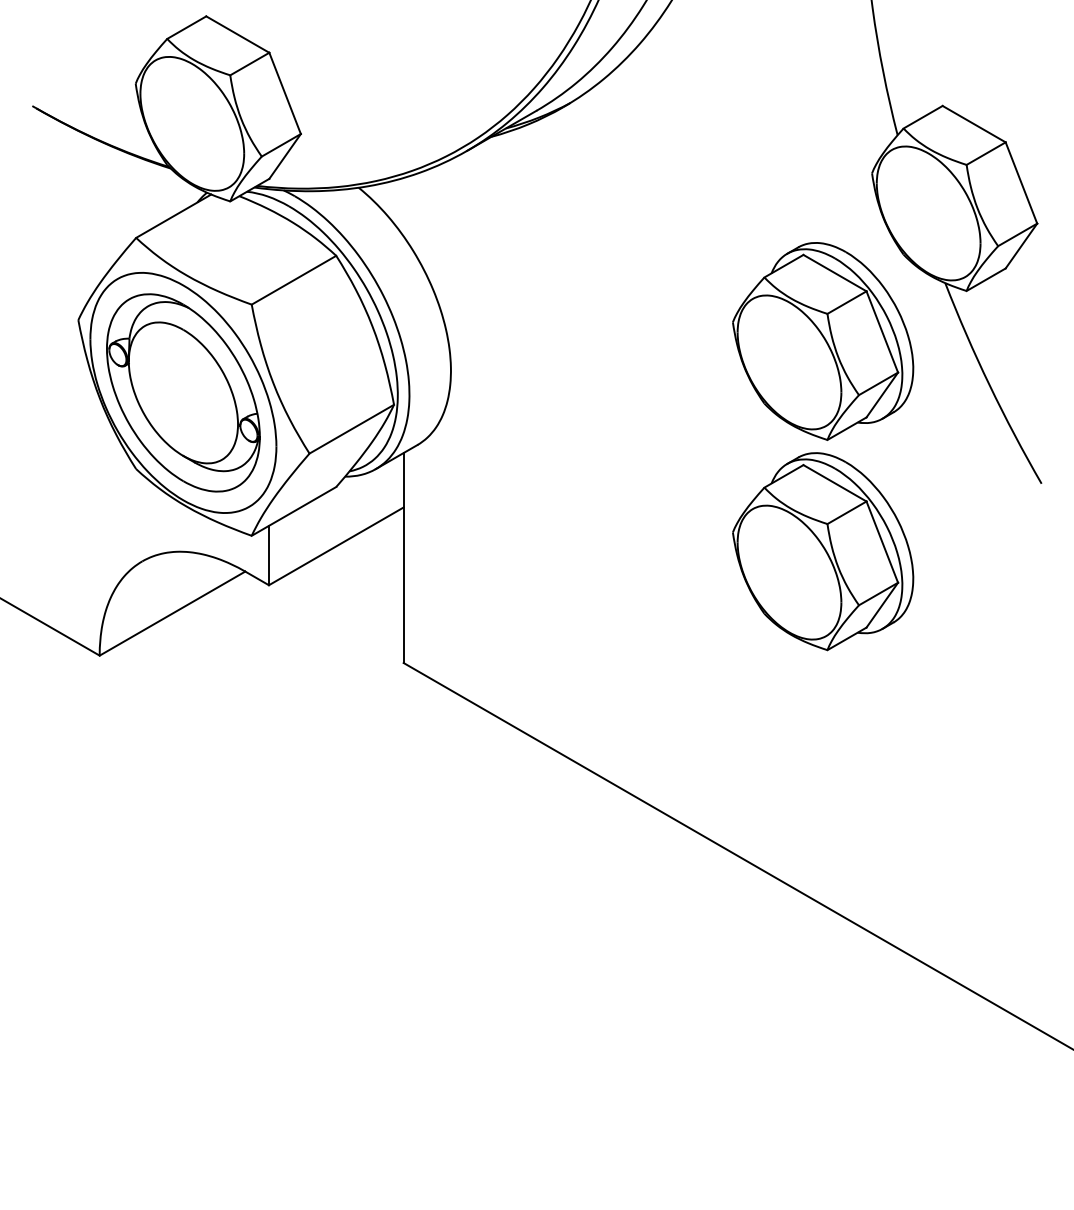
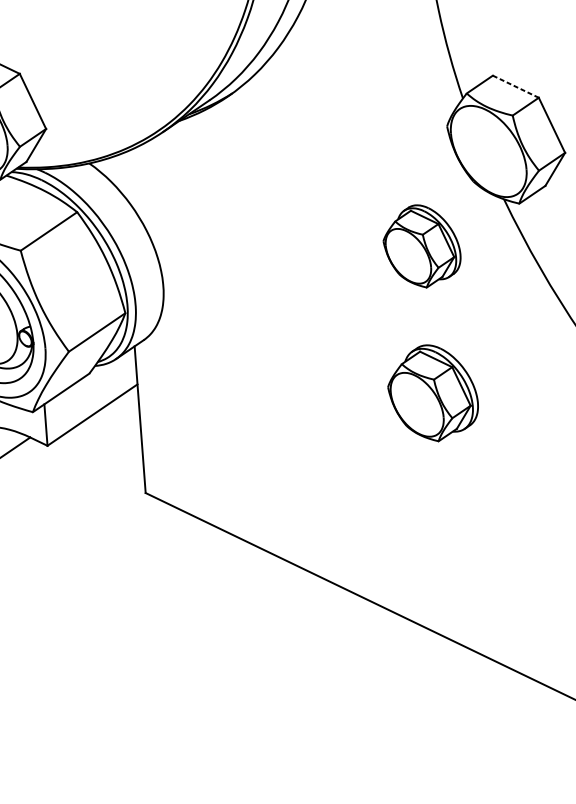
line: (974, 124) -> (516, 86), solid -> dashed
part: (823, 341) -> (422, 246), size x0.6
part: (823, 551) -> (433, 393), size x0.7

